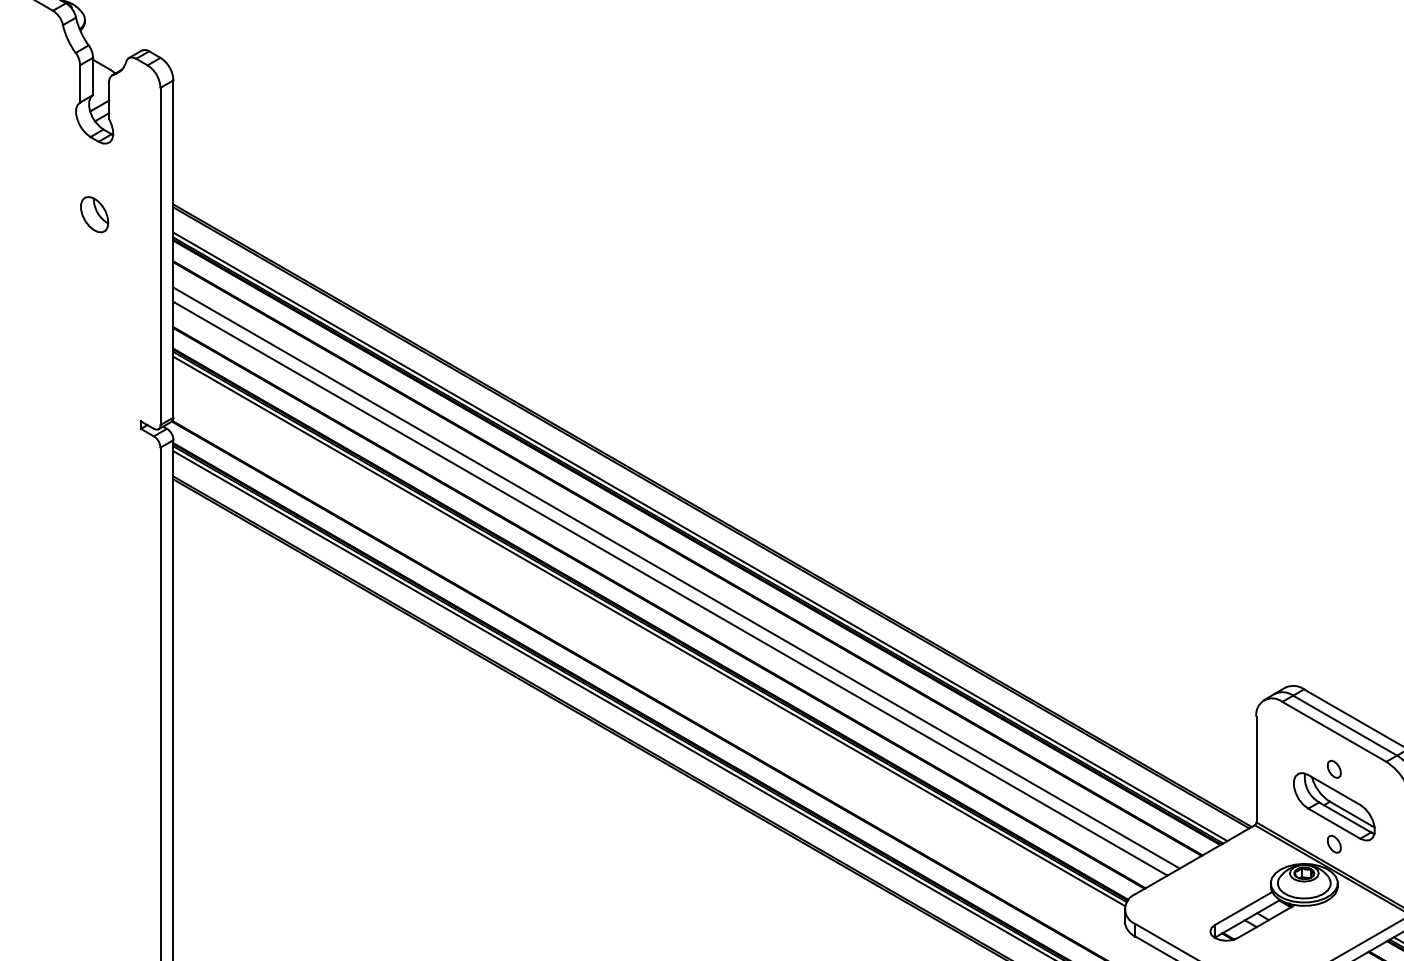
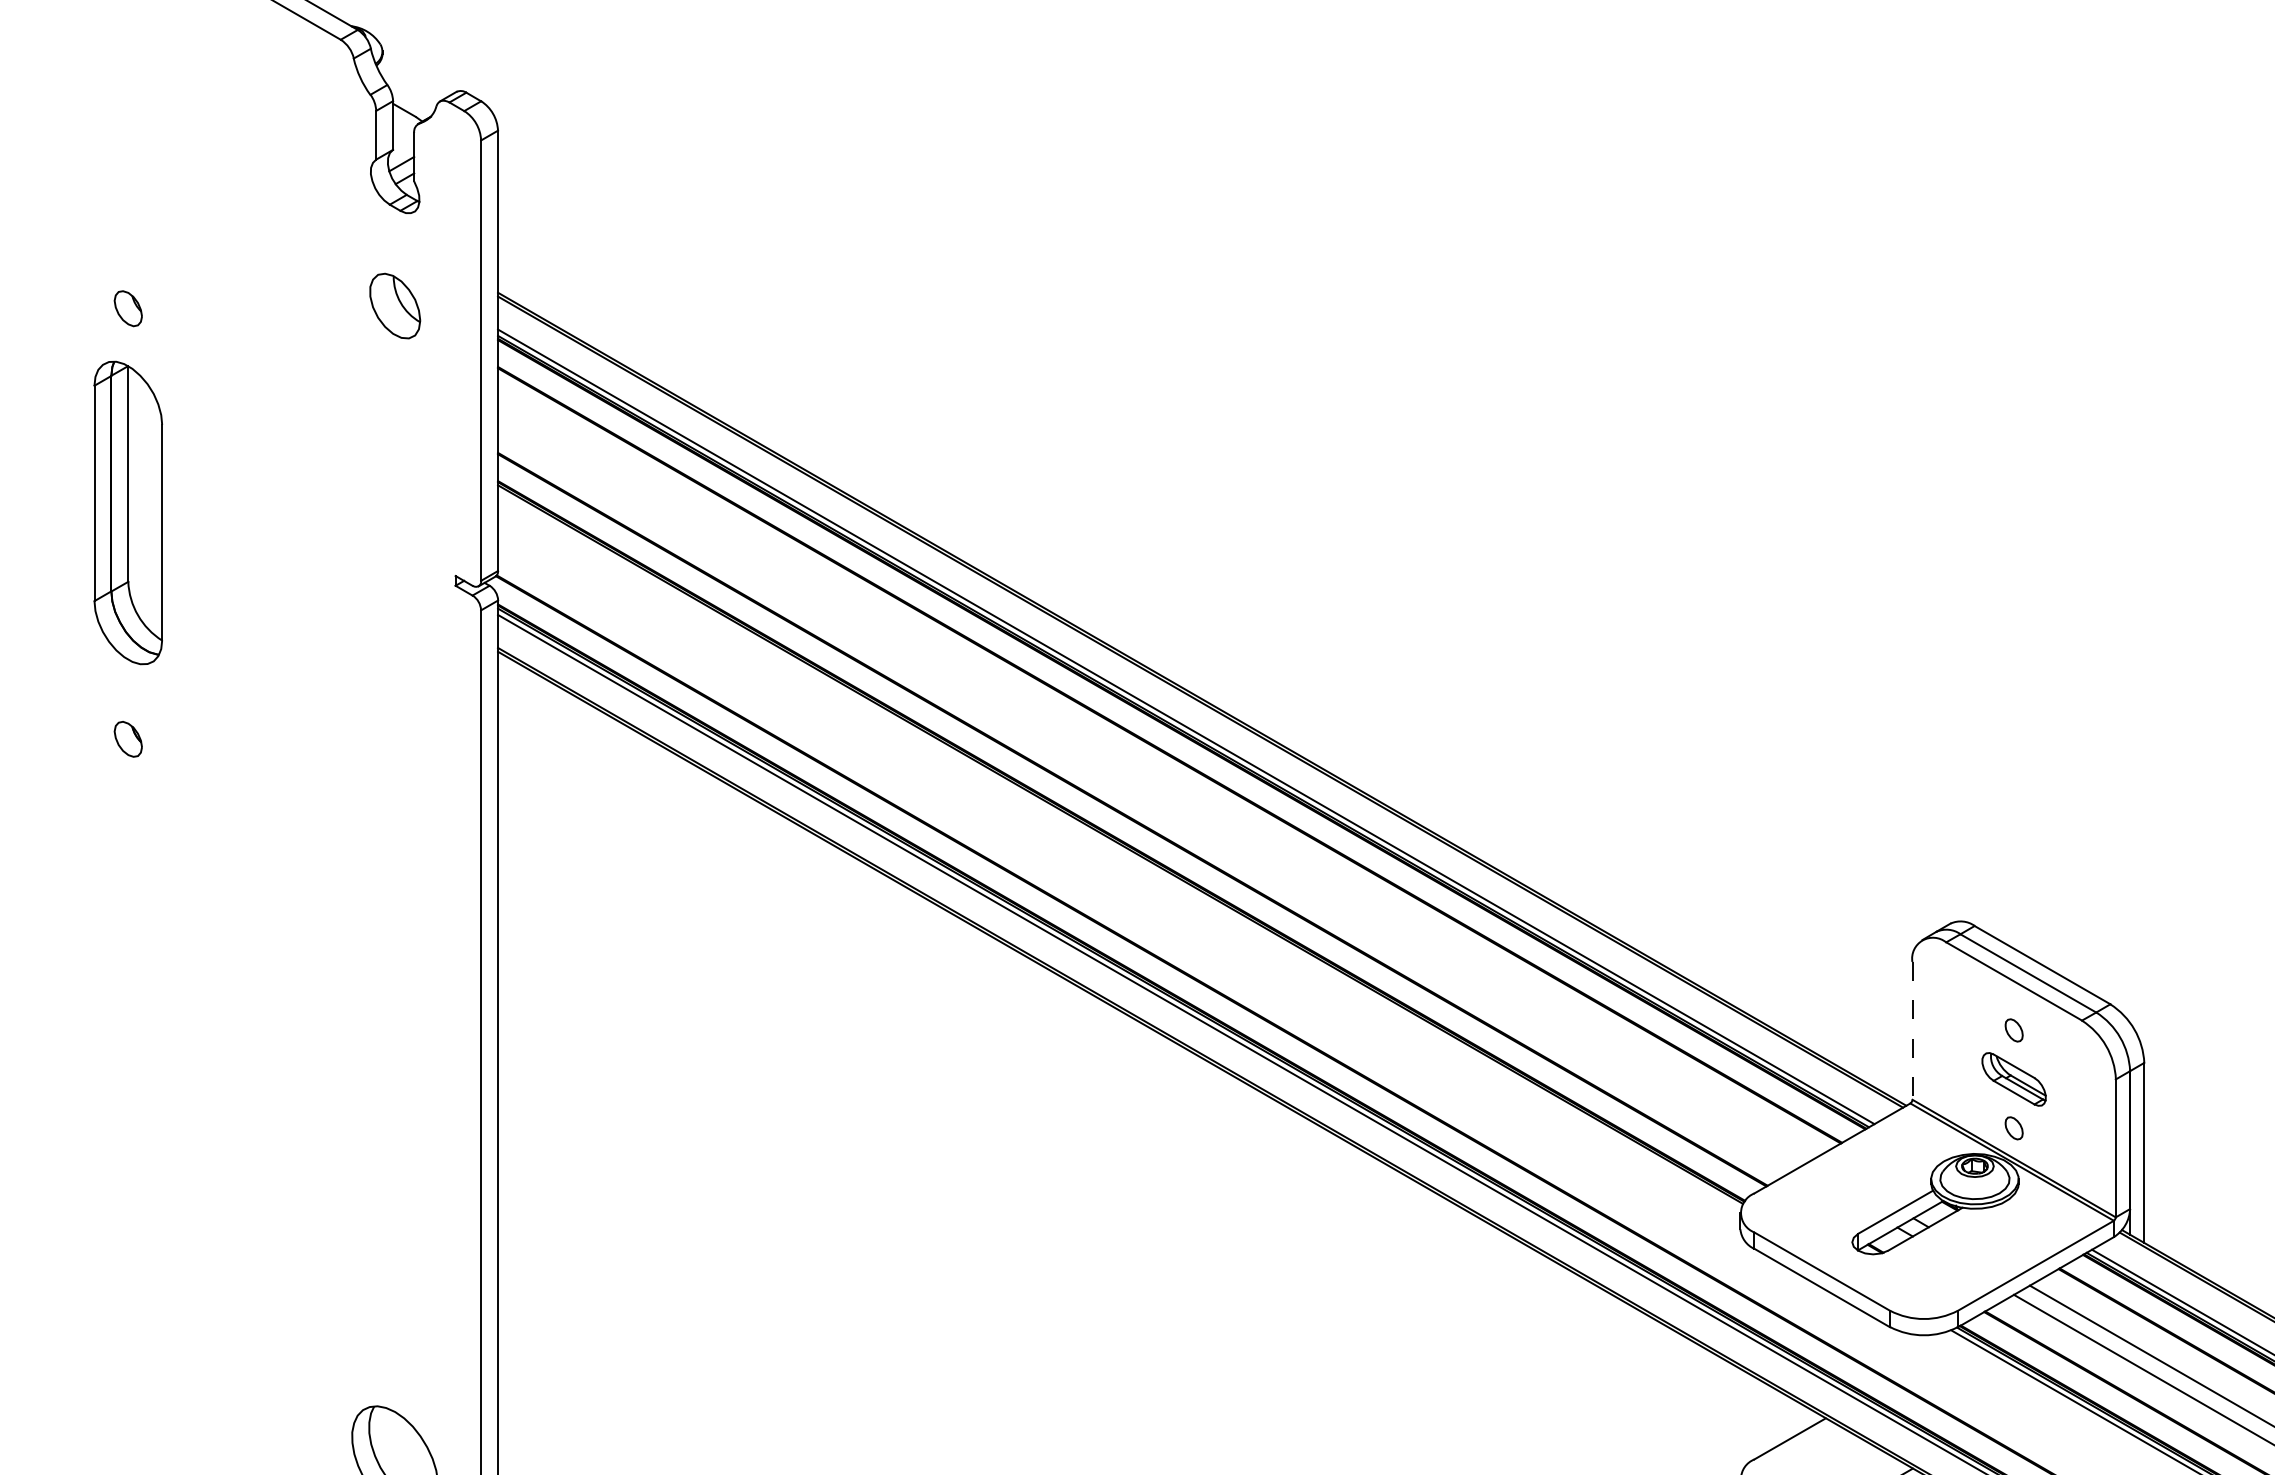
part: (94, 214) -> (394, 305), size x1.4
line: (676, 577) -> (1155, 780), removed
line: (670, 588) -> (1147, 794), removed
line: (649, 631) -> (1119, 850), removed
line: (1256, 769) -> (1912, 1030), solid -> dashed
part: (1333, 806) -> (2013, 1079), size x0.6

